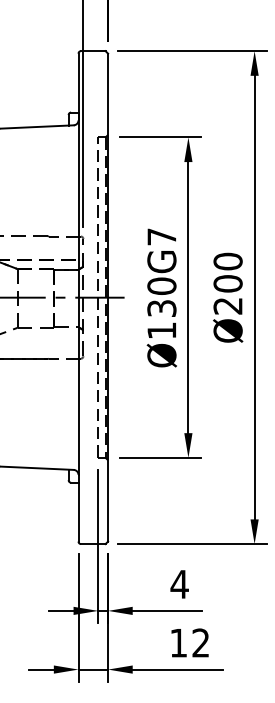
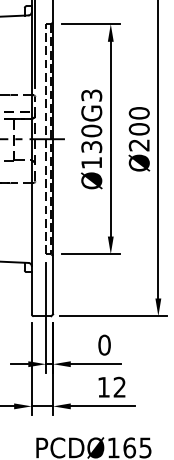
text: (161, 236) -> (91, 95), Ø130G7 -> Ø130G3
text: (179, 584) -> (104, 345), 4 -> 0

